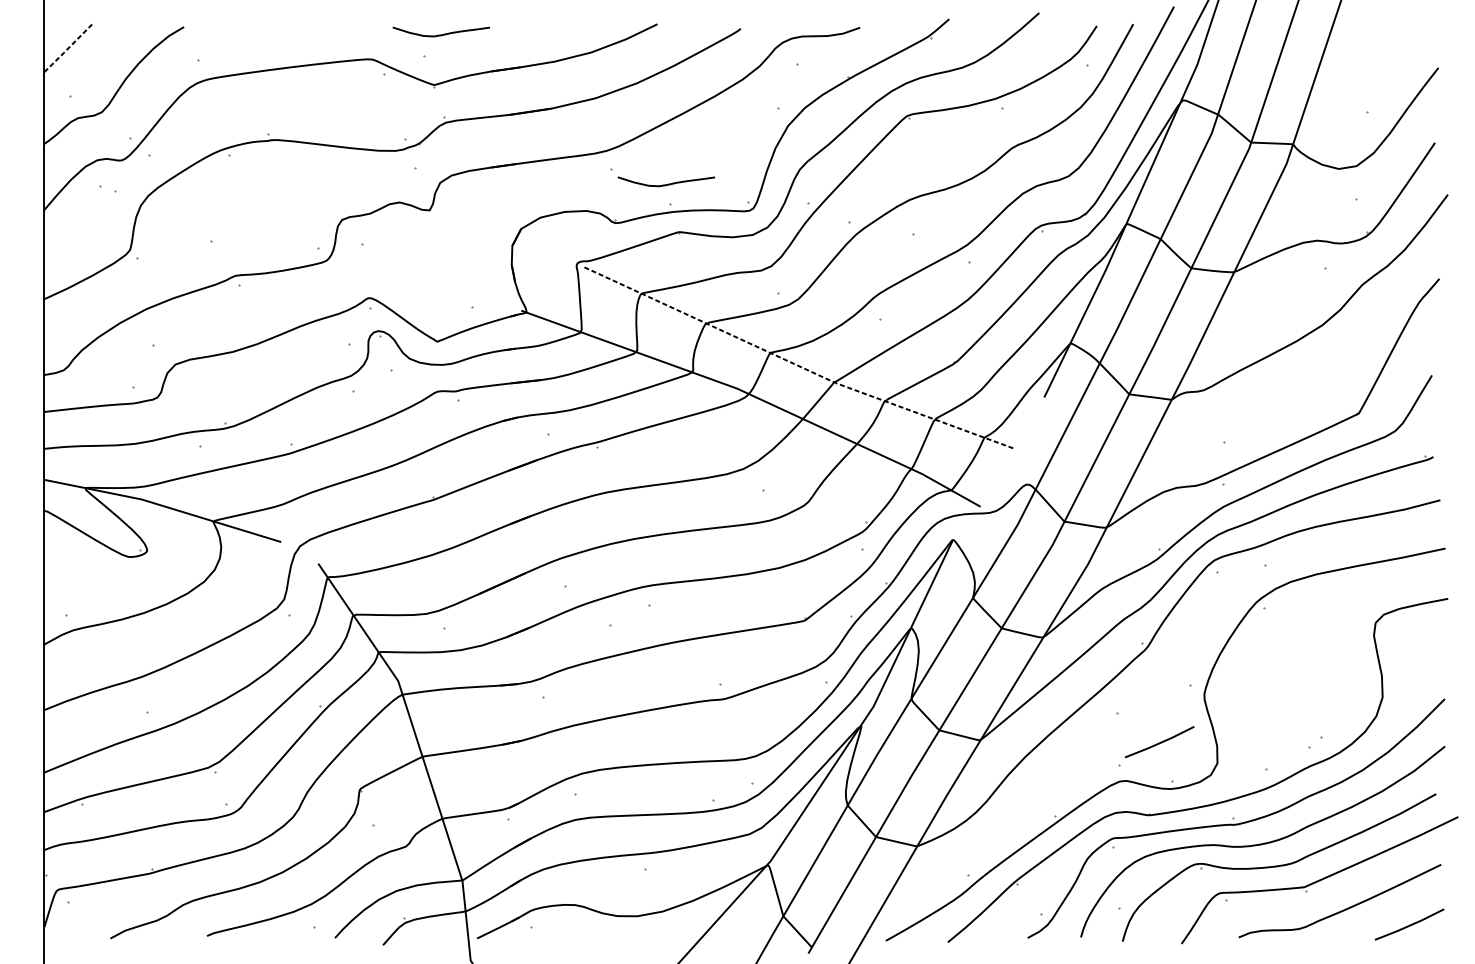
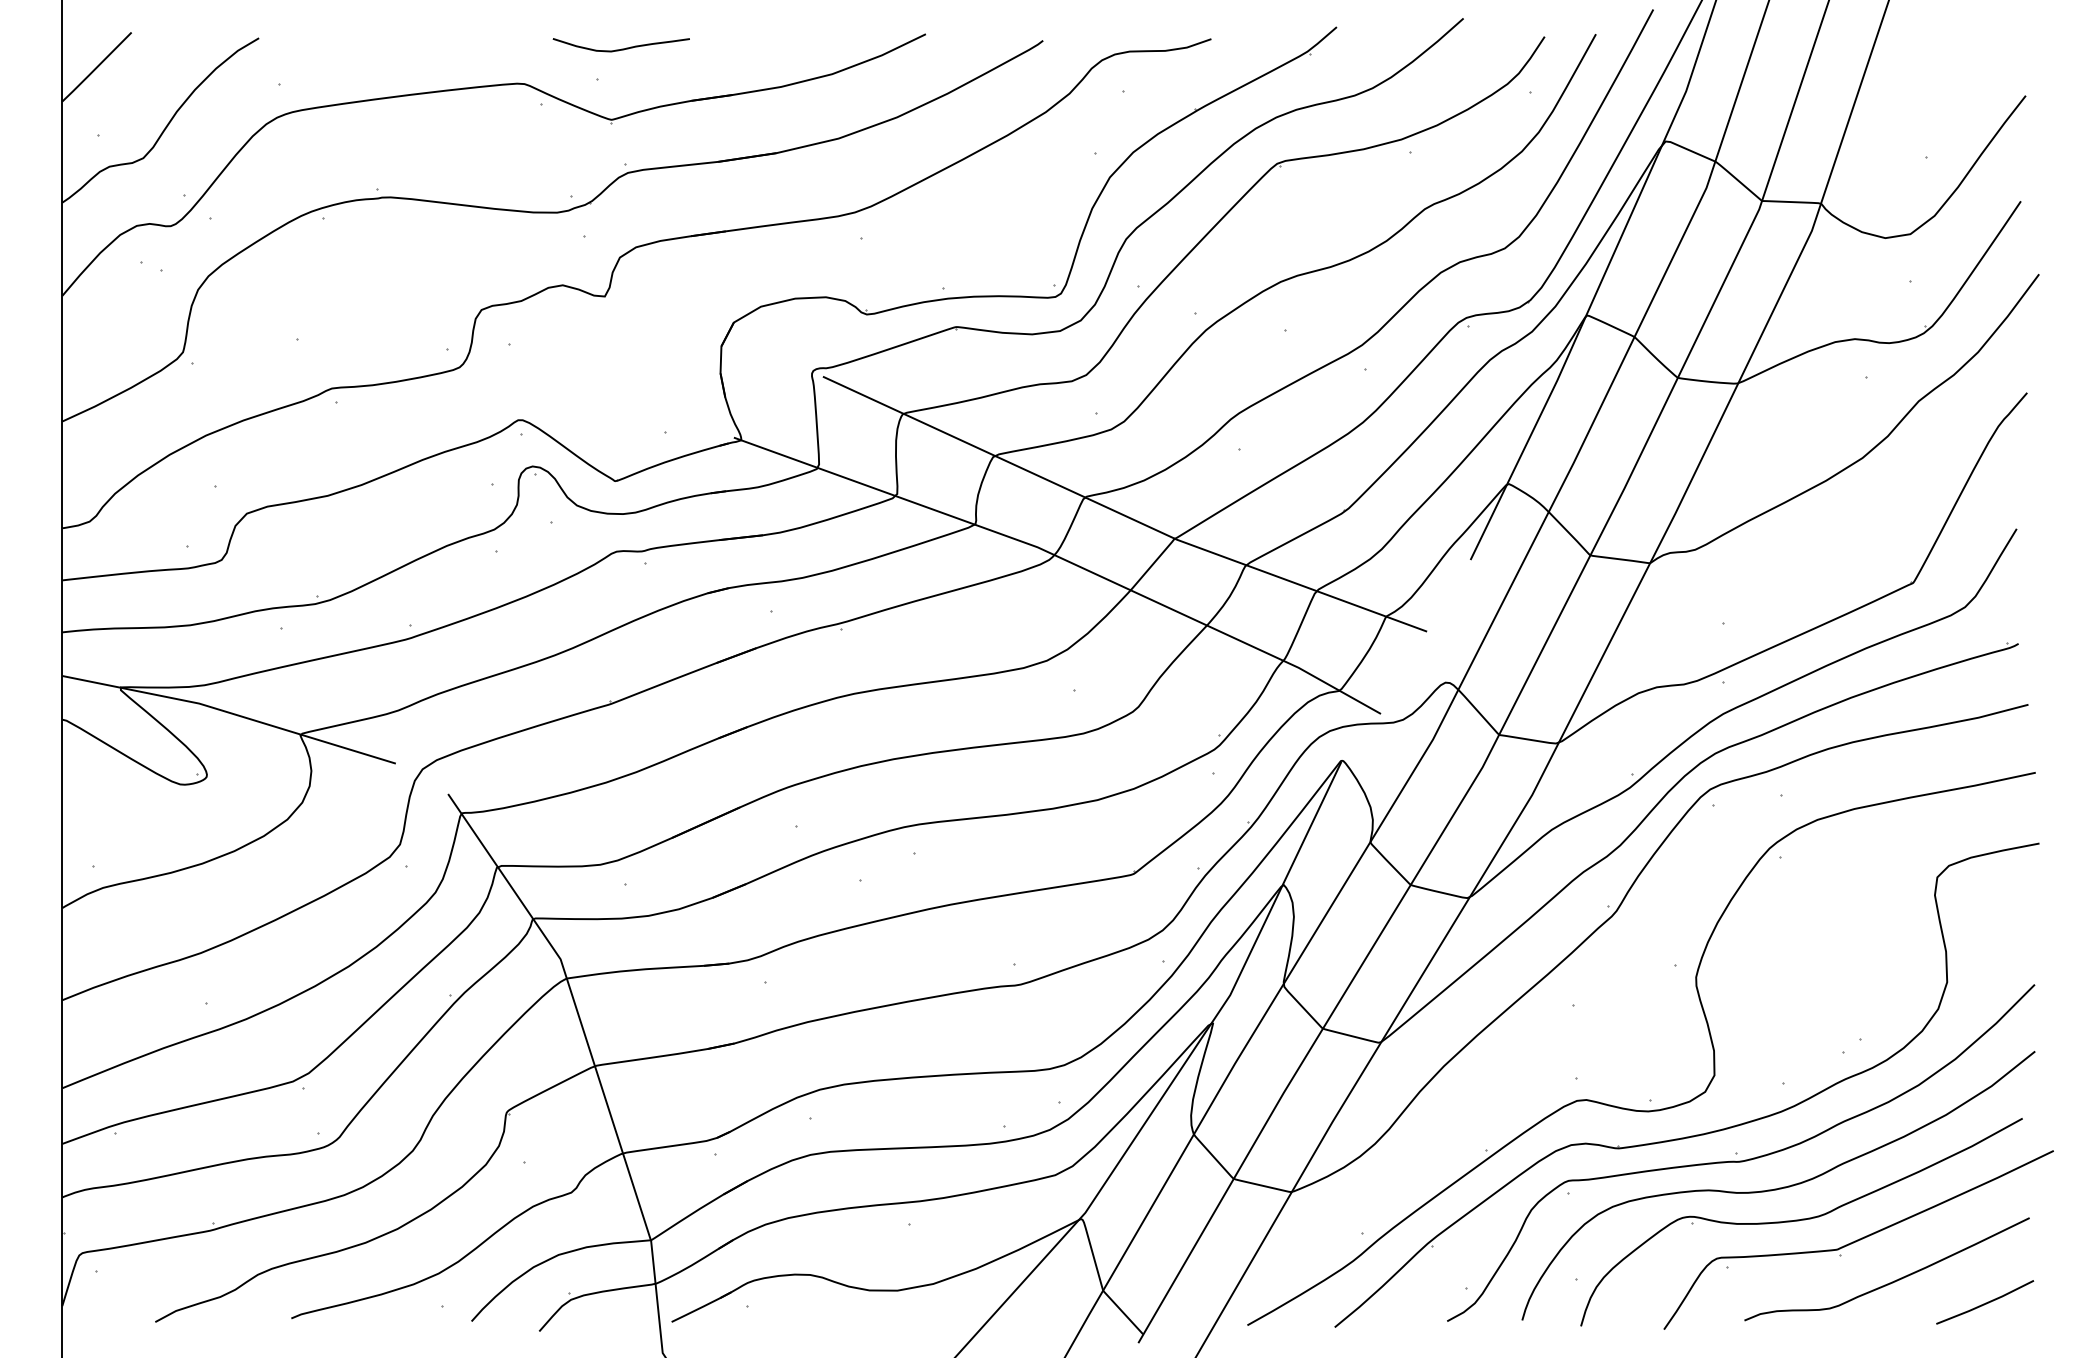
line: (68, 47) -> (96, 67), dashed -> solid
curve: (666, 184) -> (938, 259), removed
line: (796, 365) -> (1121, 514), dashed -> solid
line: (1159, 742) -> (1633, 1045), removed

